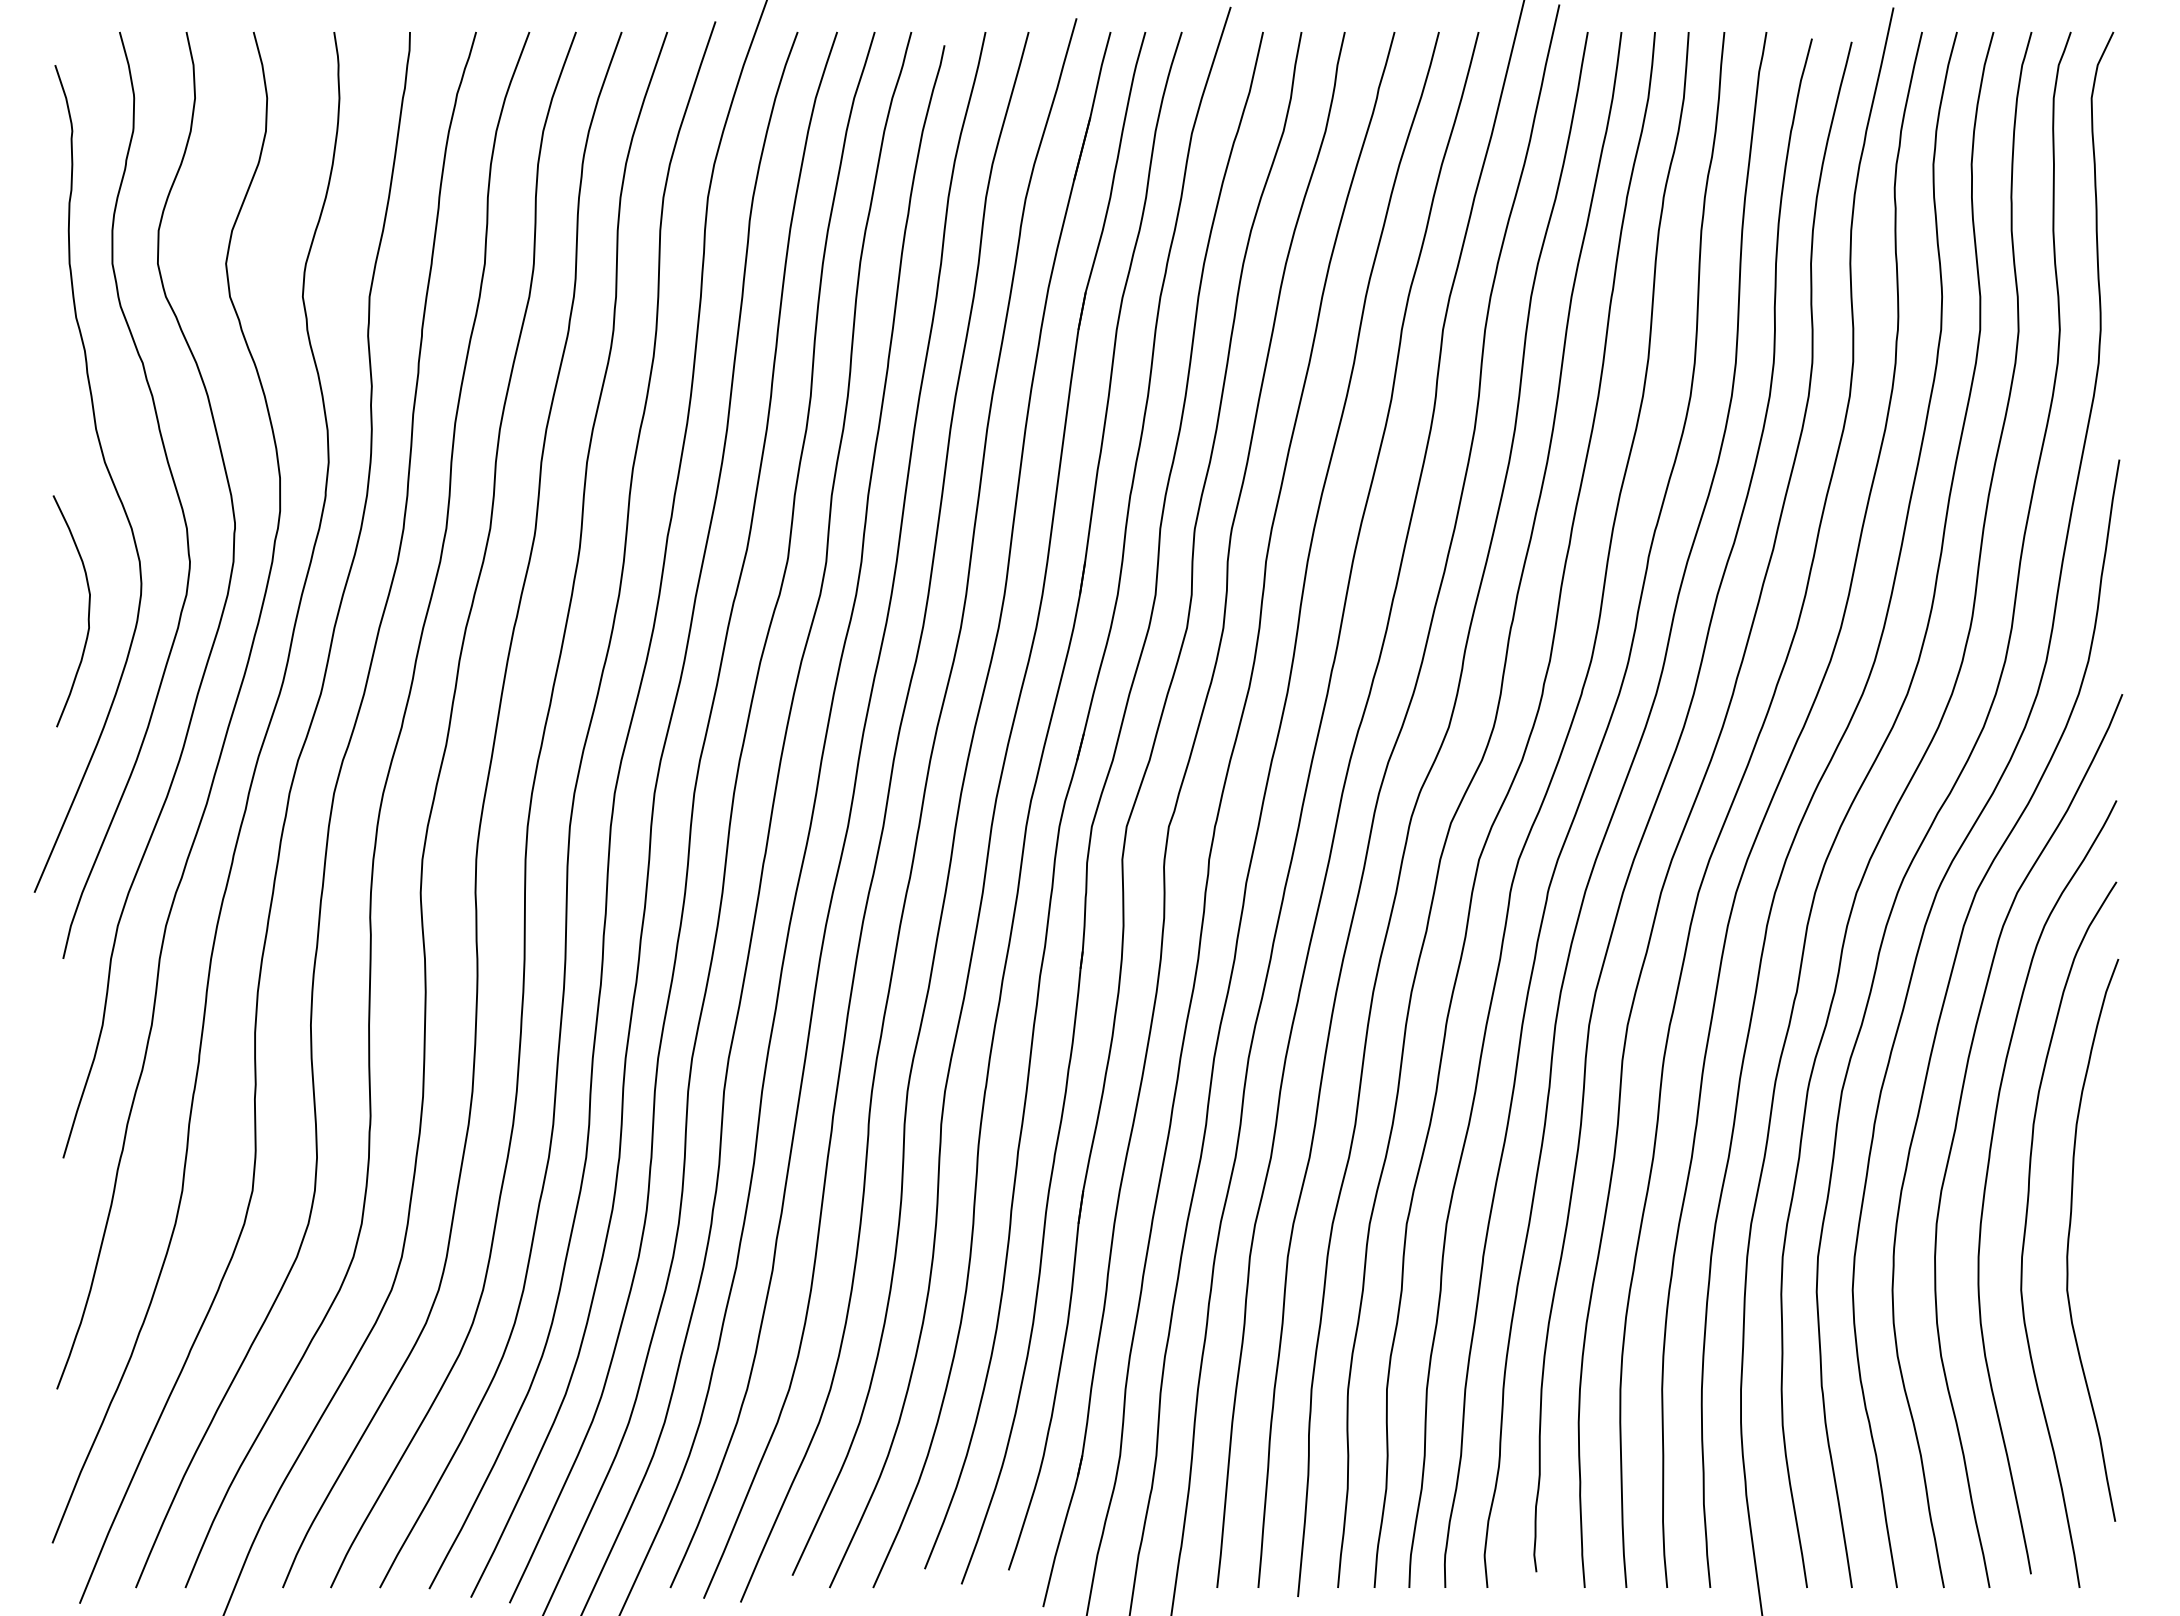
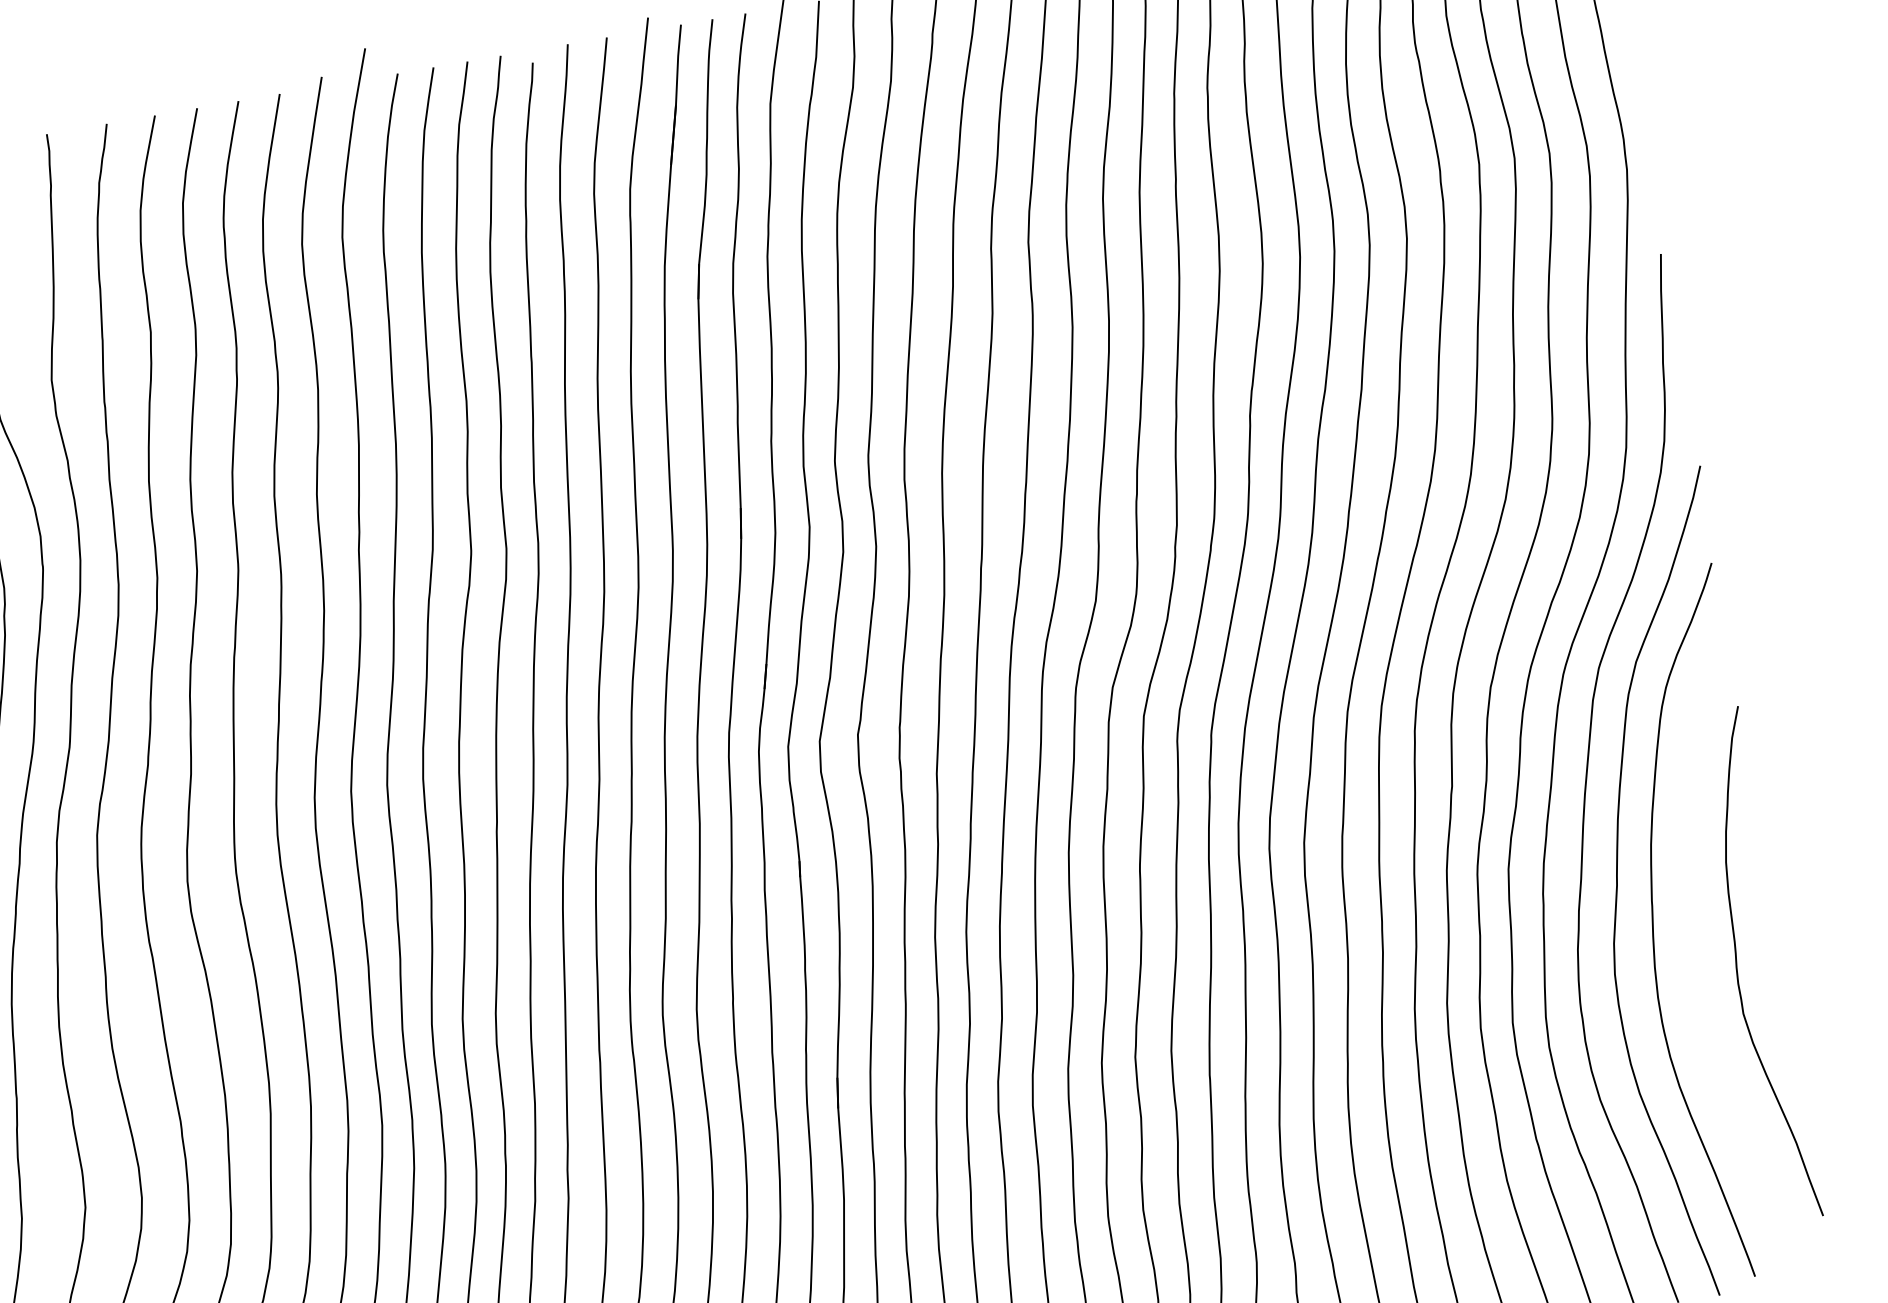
curve: (2026, 1228) -> (1696, 964), removed

